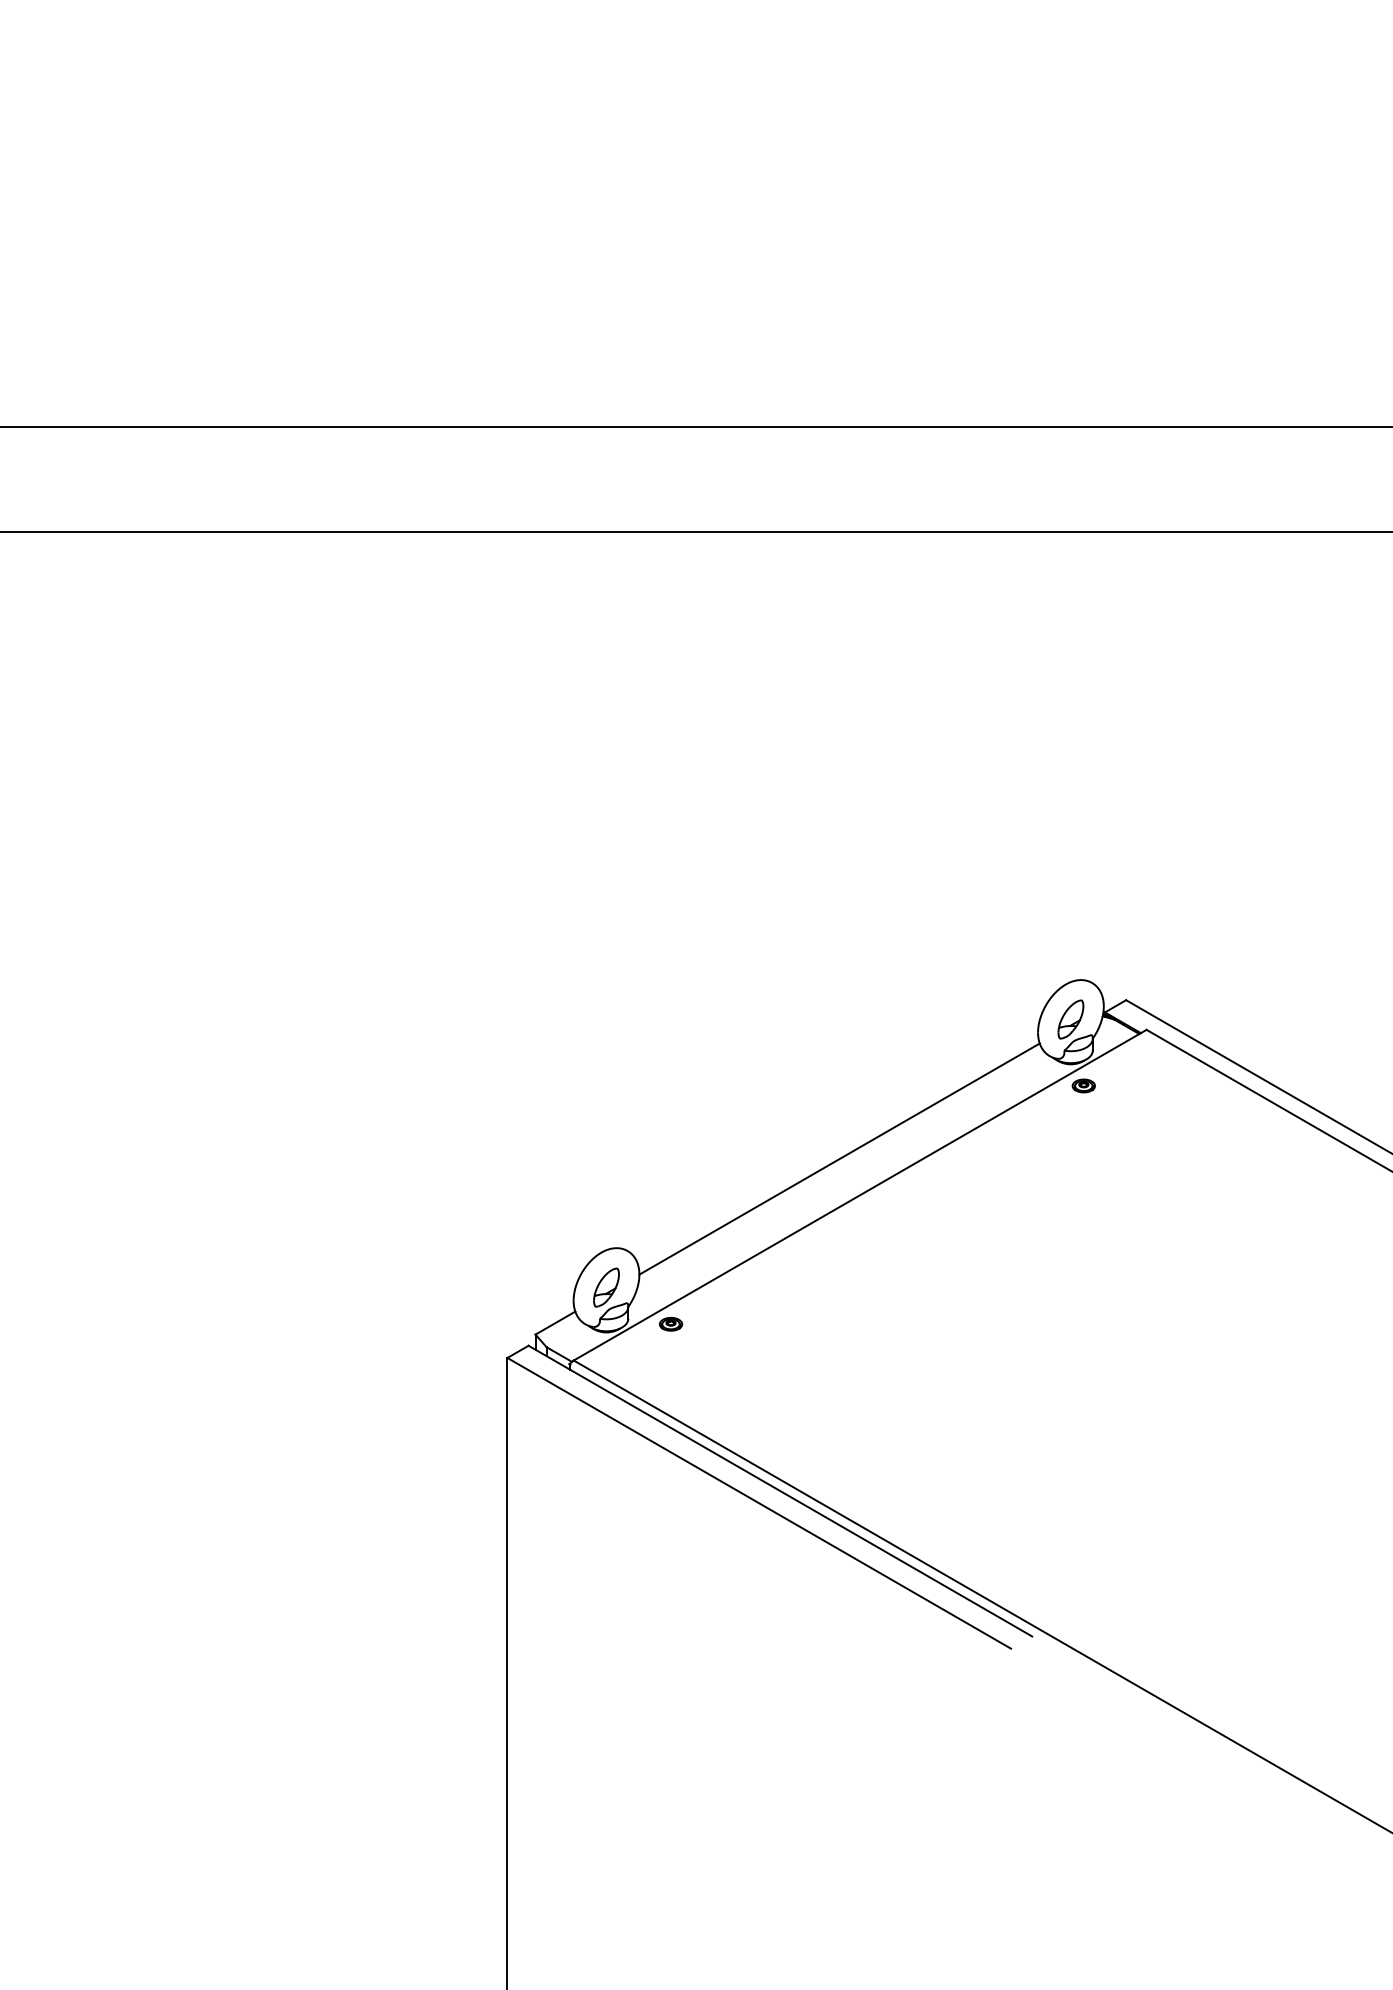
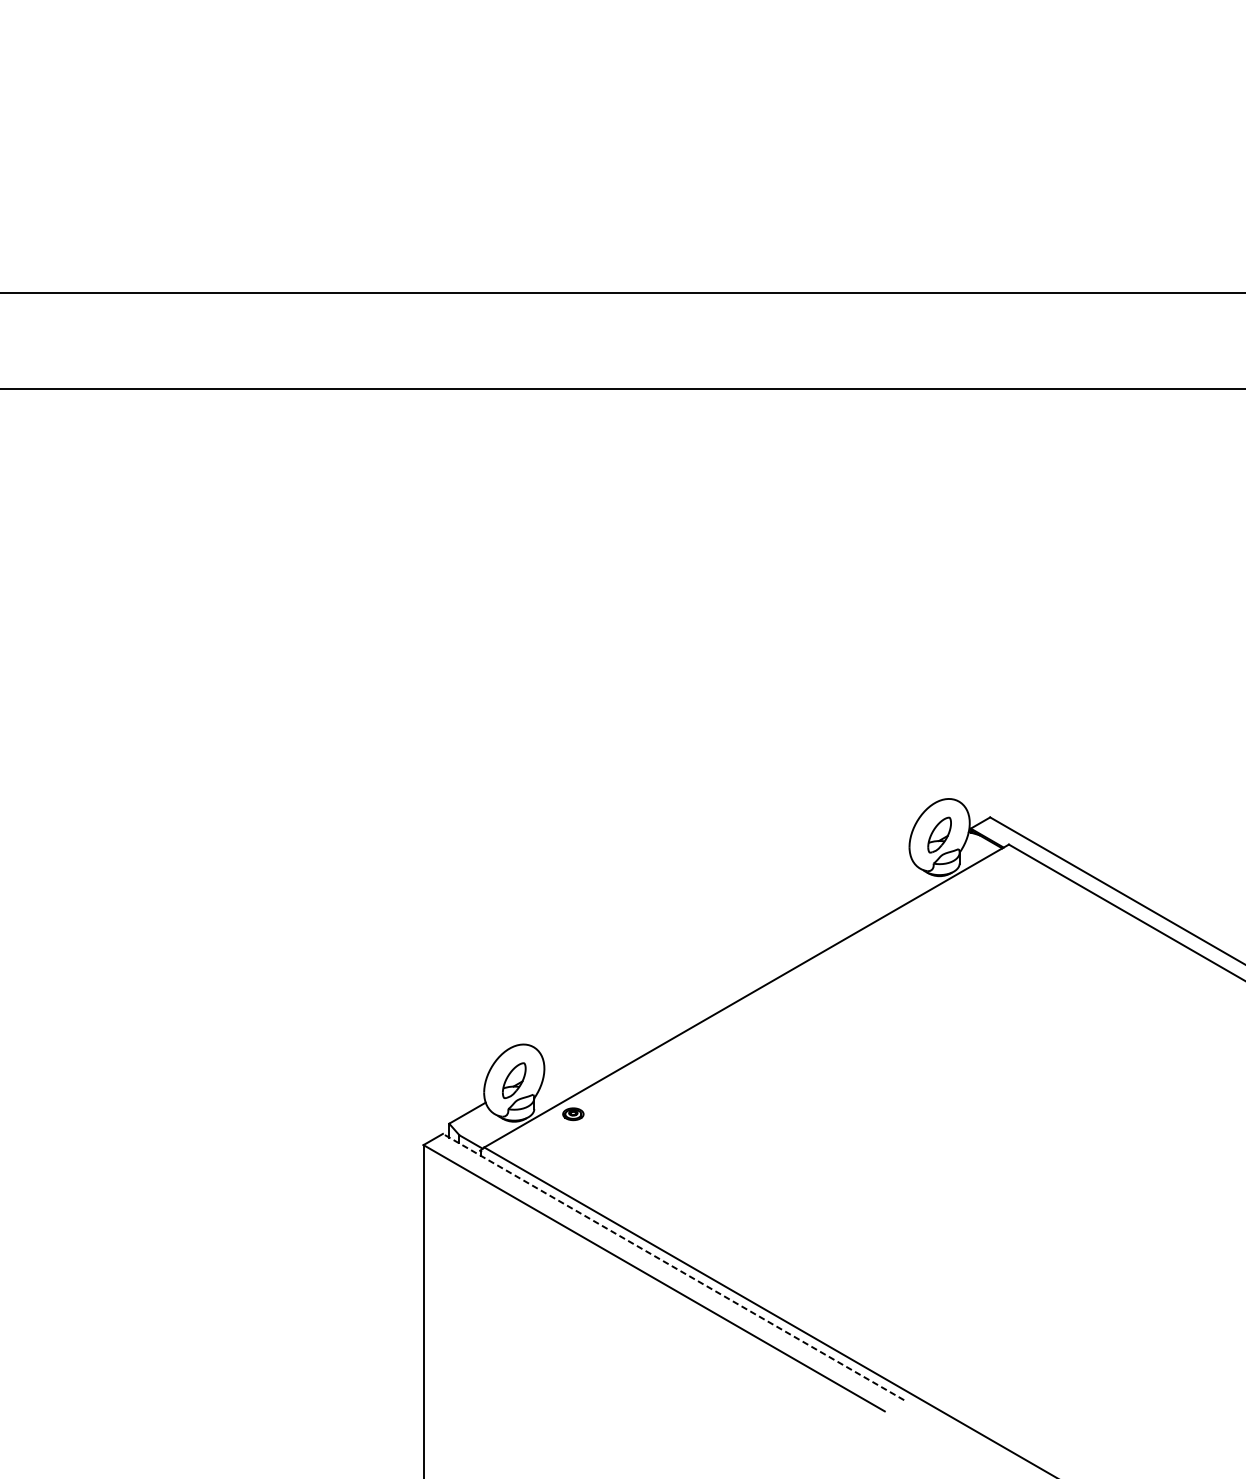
part: (1083, 1085) -> (951, 895), removed
line: (839, 1158) -> (727, 962), removed
line: (780, 1491) -> (673, 1267), solid -> dashed

